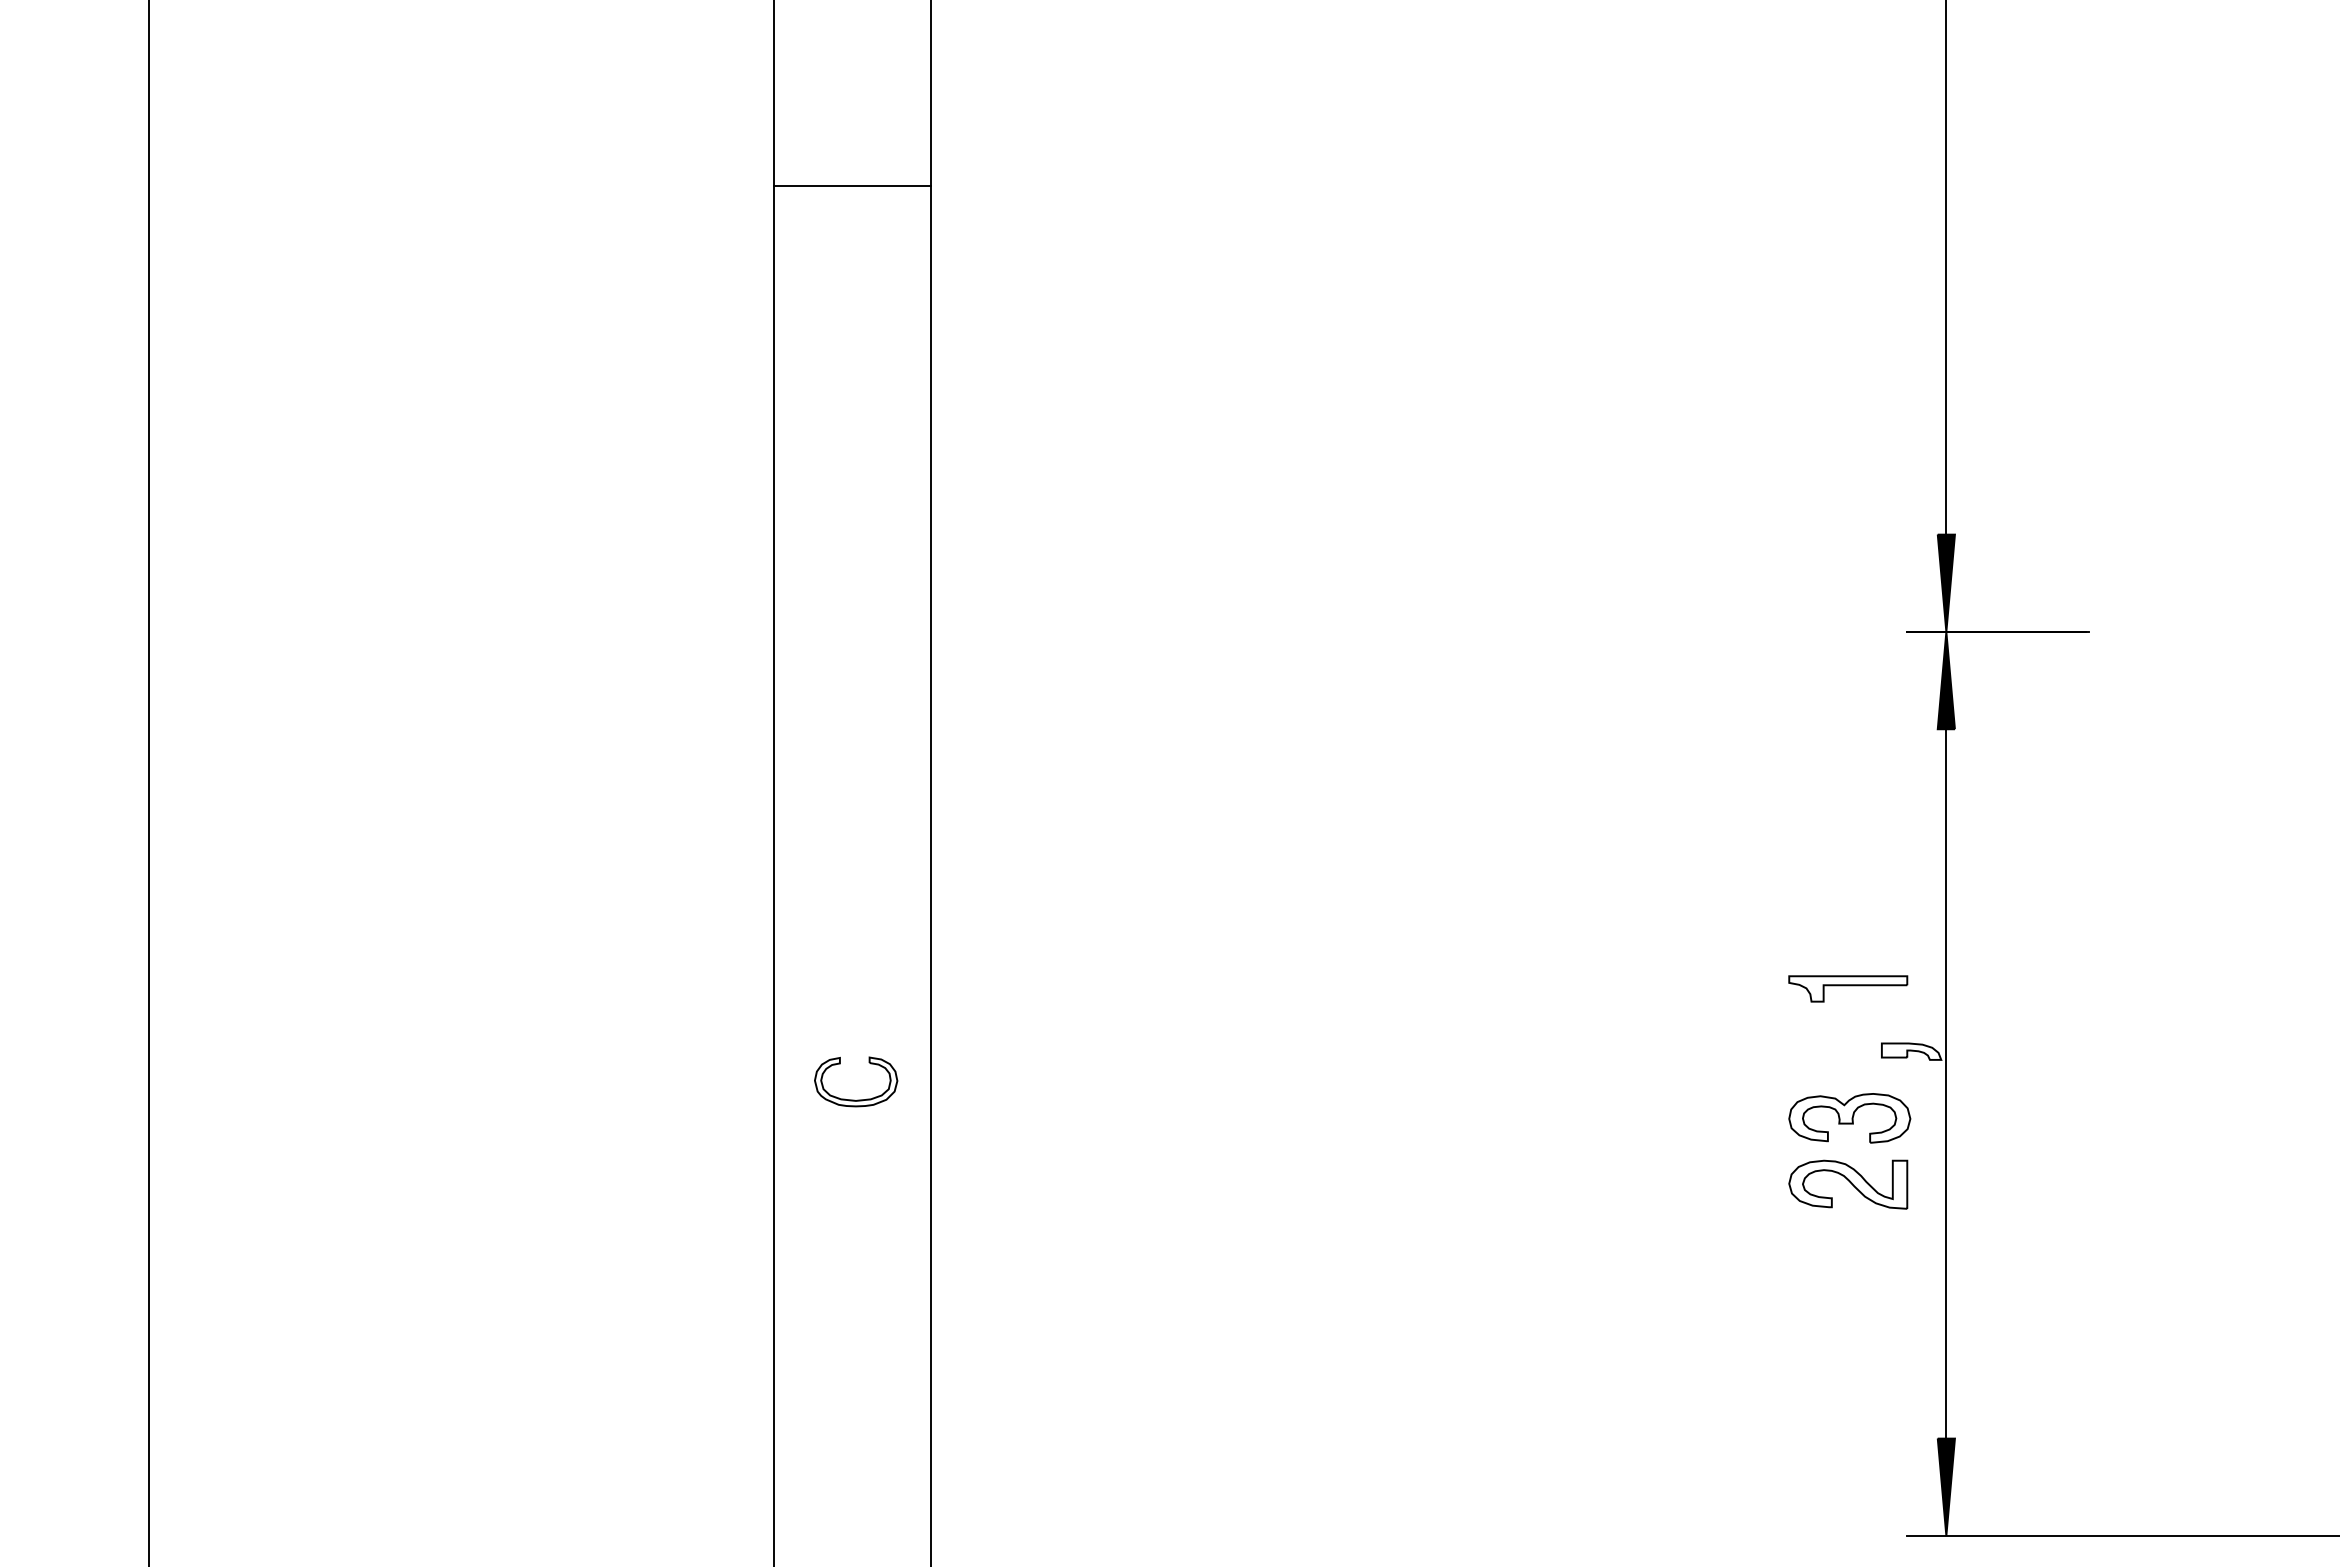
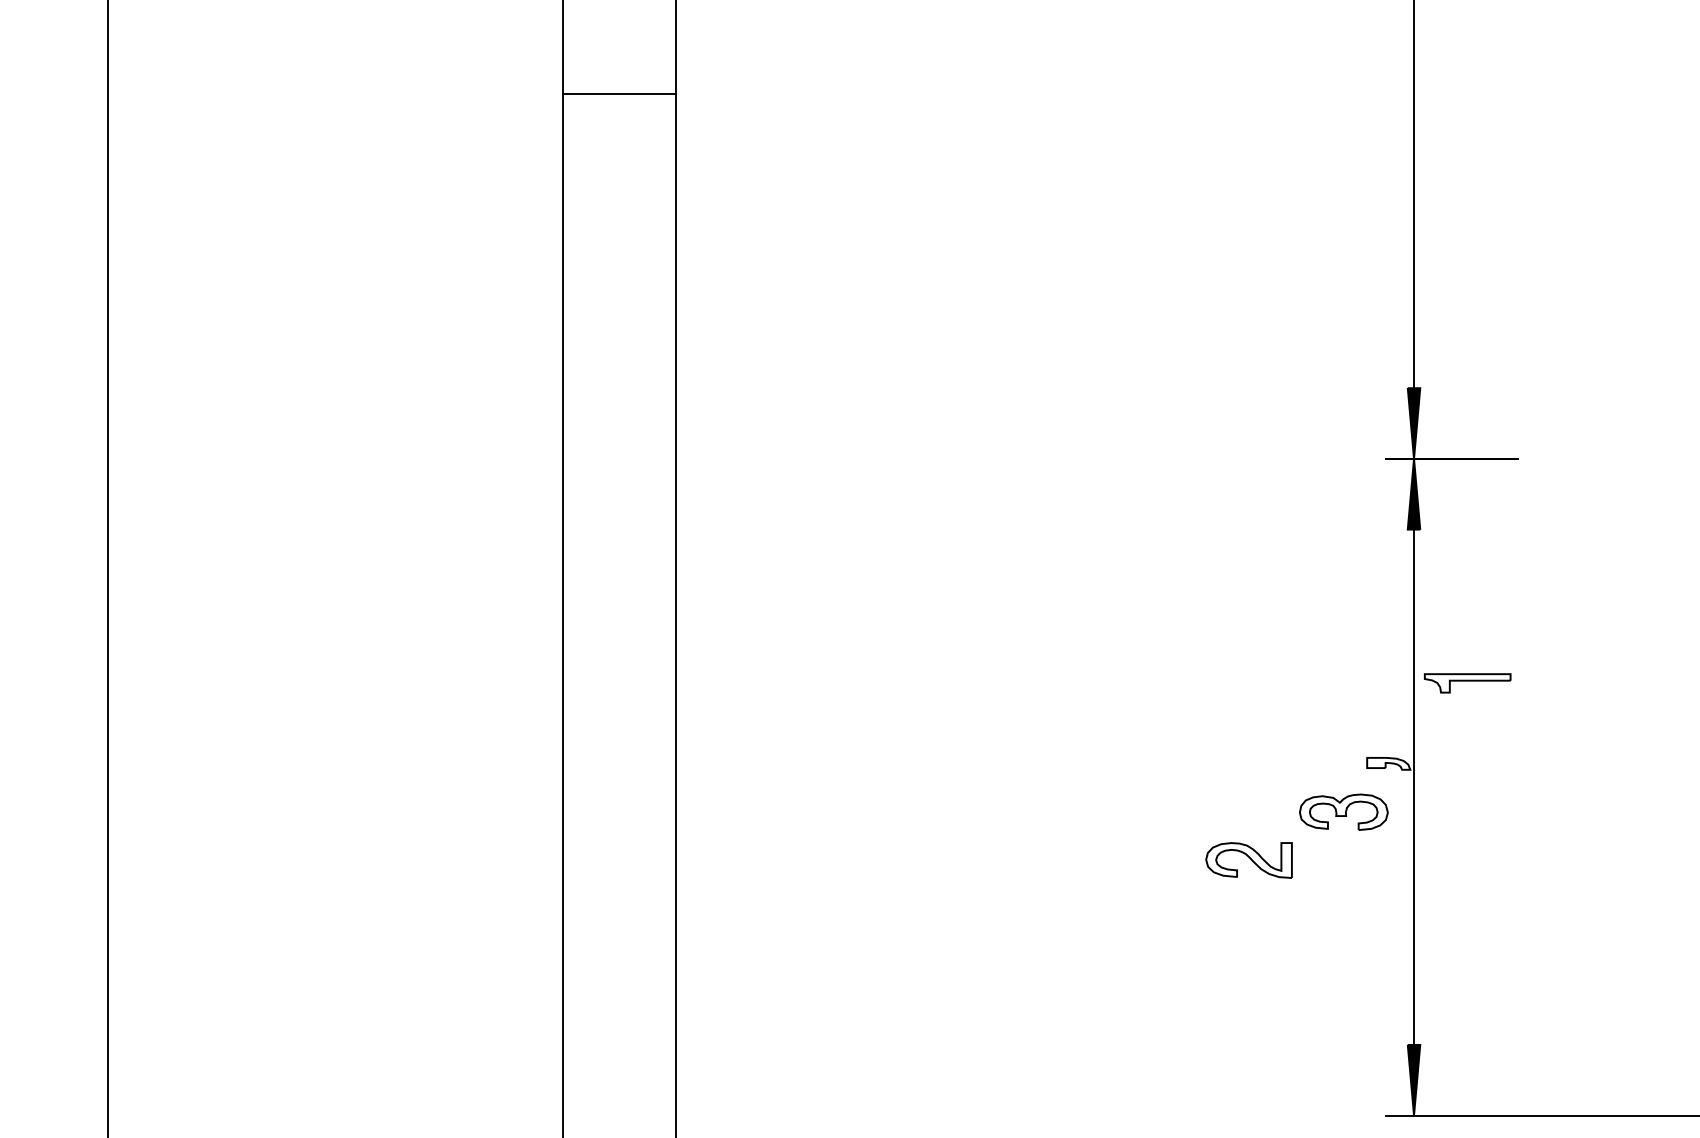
line: (852, 186) -> (619, 94), moved
part: (1848, 988) -> (1467, 683), moved
part: (857, 1099) -> (622, 798), removed
part: (1848, 1184) -> (1249, 860), moved

